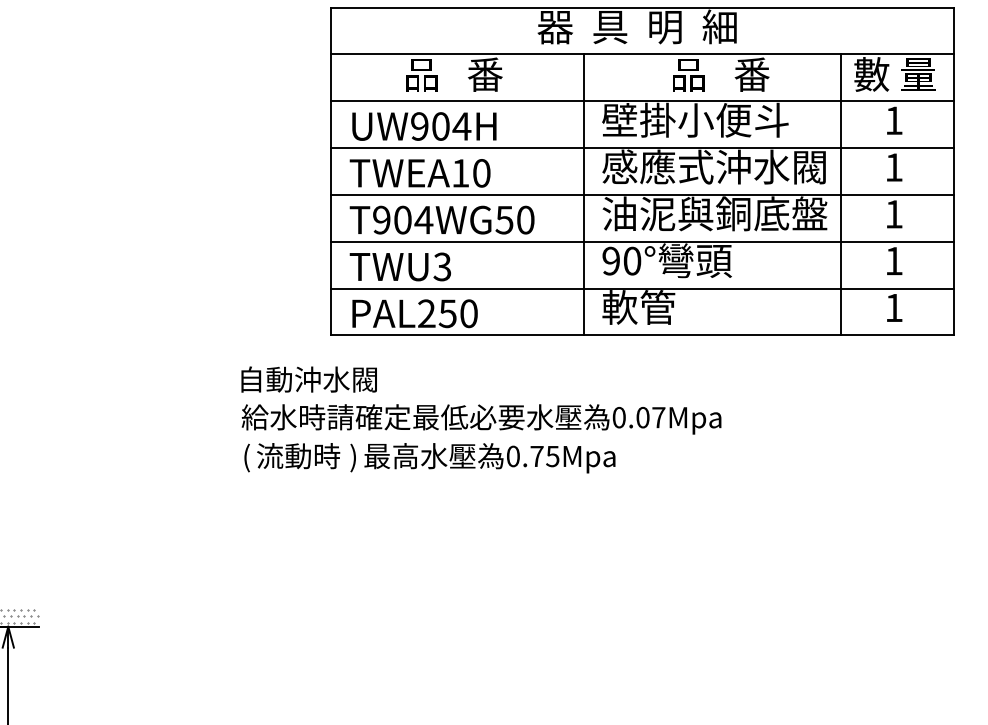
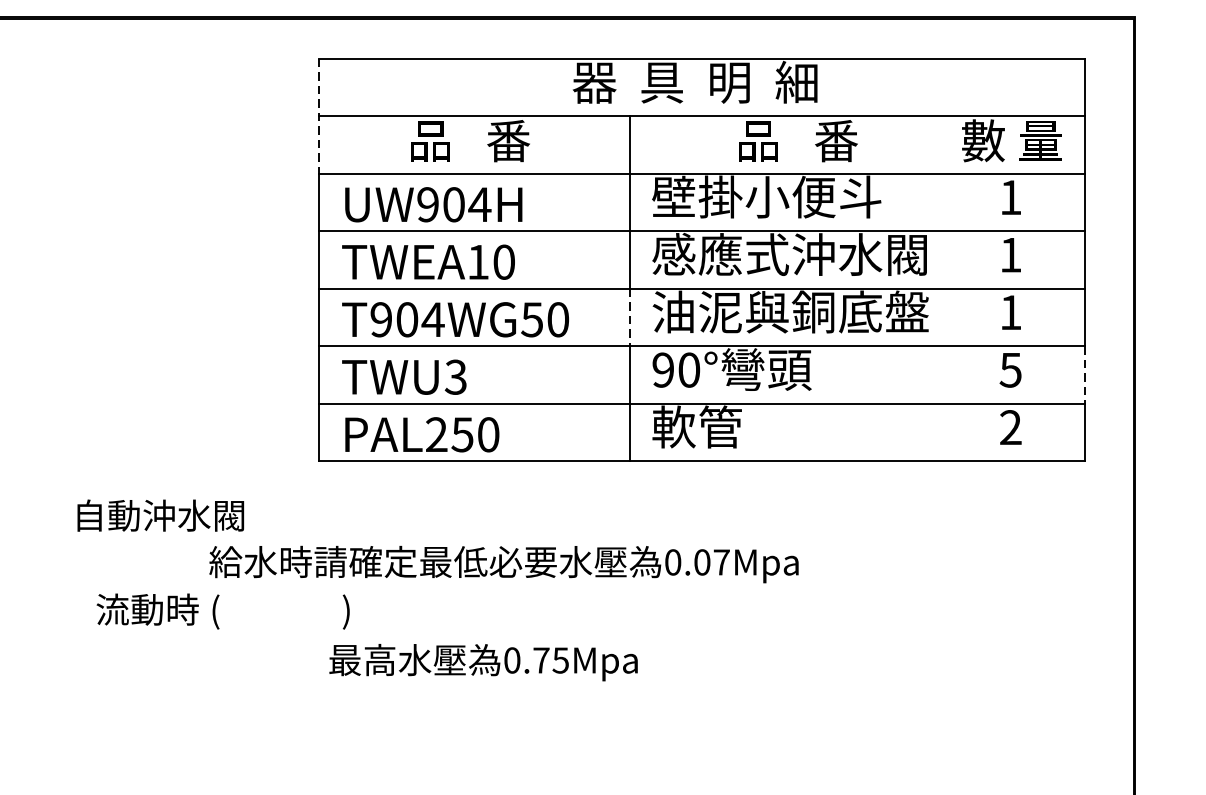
line: (330, 54) -> (318, 116), solid -> dashed
line: (841, 194) -> (946, 288), removed
line: (584, 218) -> (630, 317), solid -> dashed
text: (893, 261) -> (1010, 370), 1 -> 5
line: (954, 265) -> (1085, 375), solid -> dashed
text: (893, 307) -> (1010, 427), 1 -> 2
text: (308, 379) -> (159, 515), moved
text: (298, 456) -> (147, 610), moved
text: (489, 458) -> (483, 662), moved

